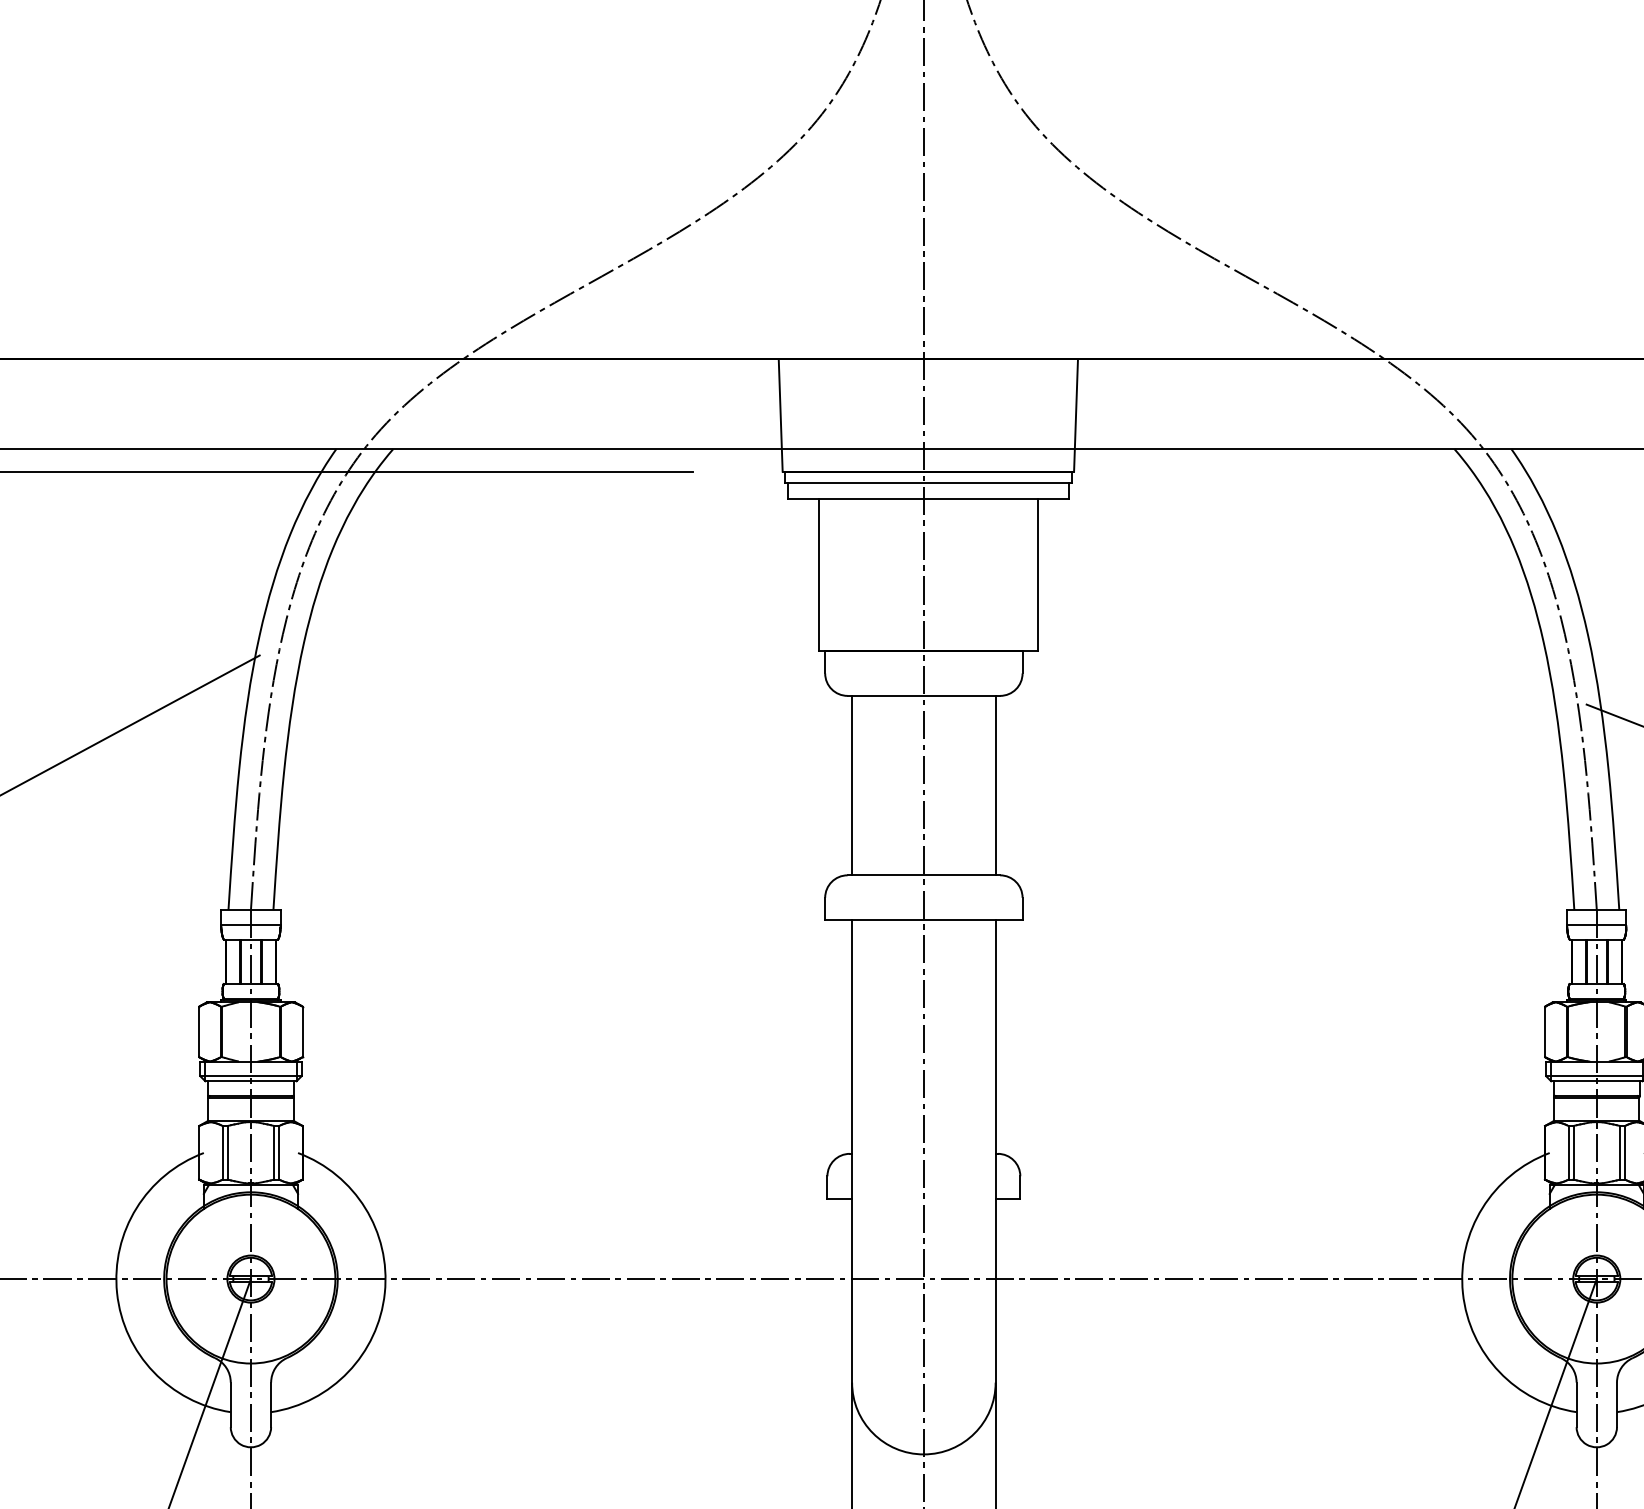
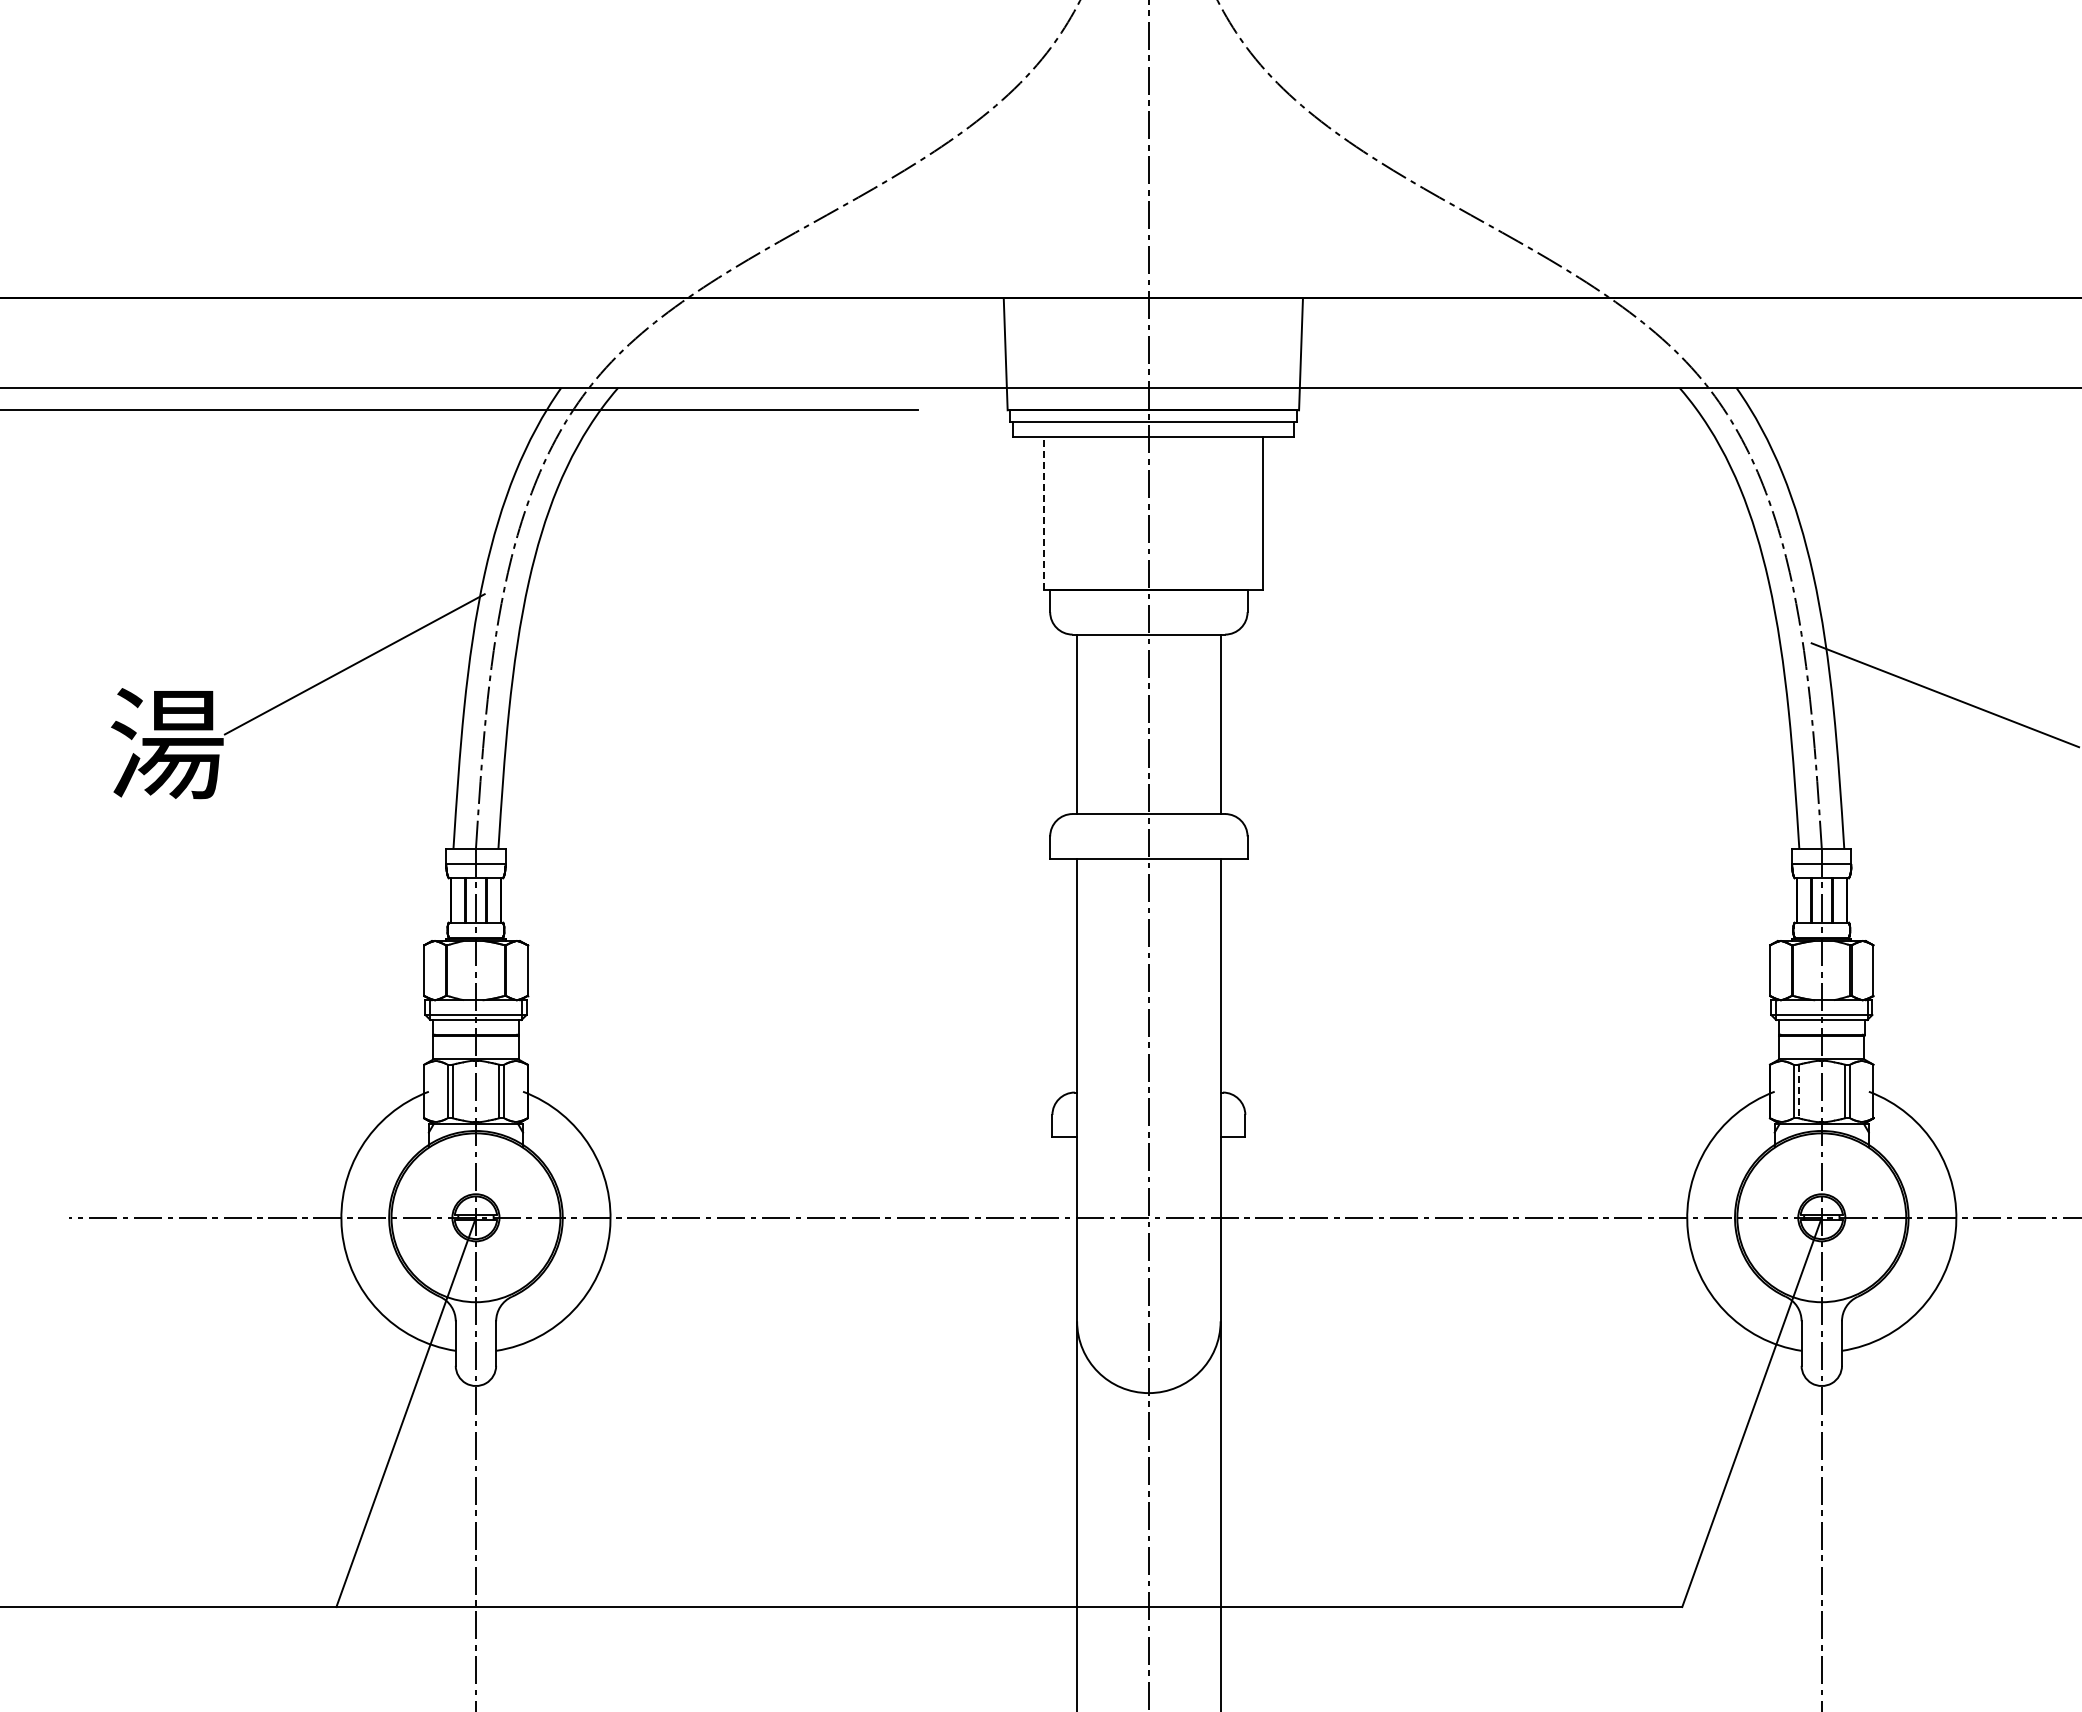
line: (819, 573) -> (1044, 512), solid -> dashed
line: (1573, 1152) -> (1798, 1091), solid -> dashed

